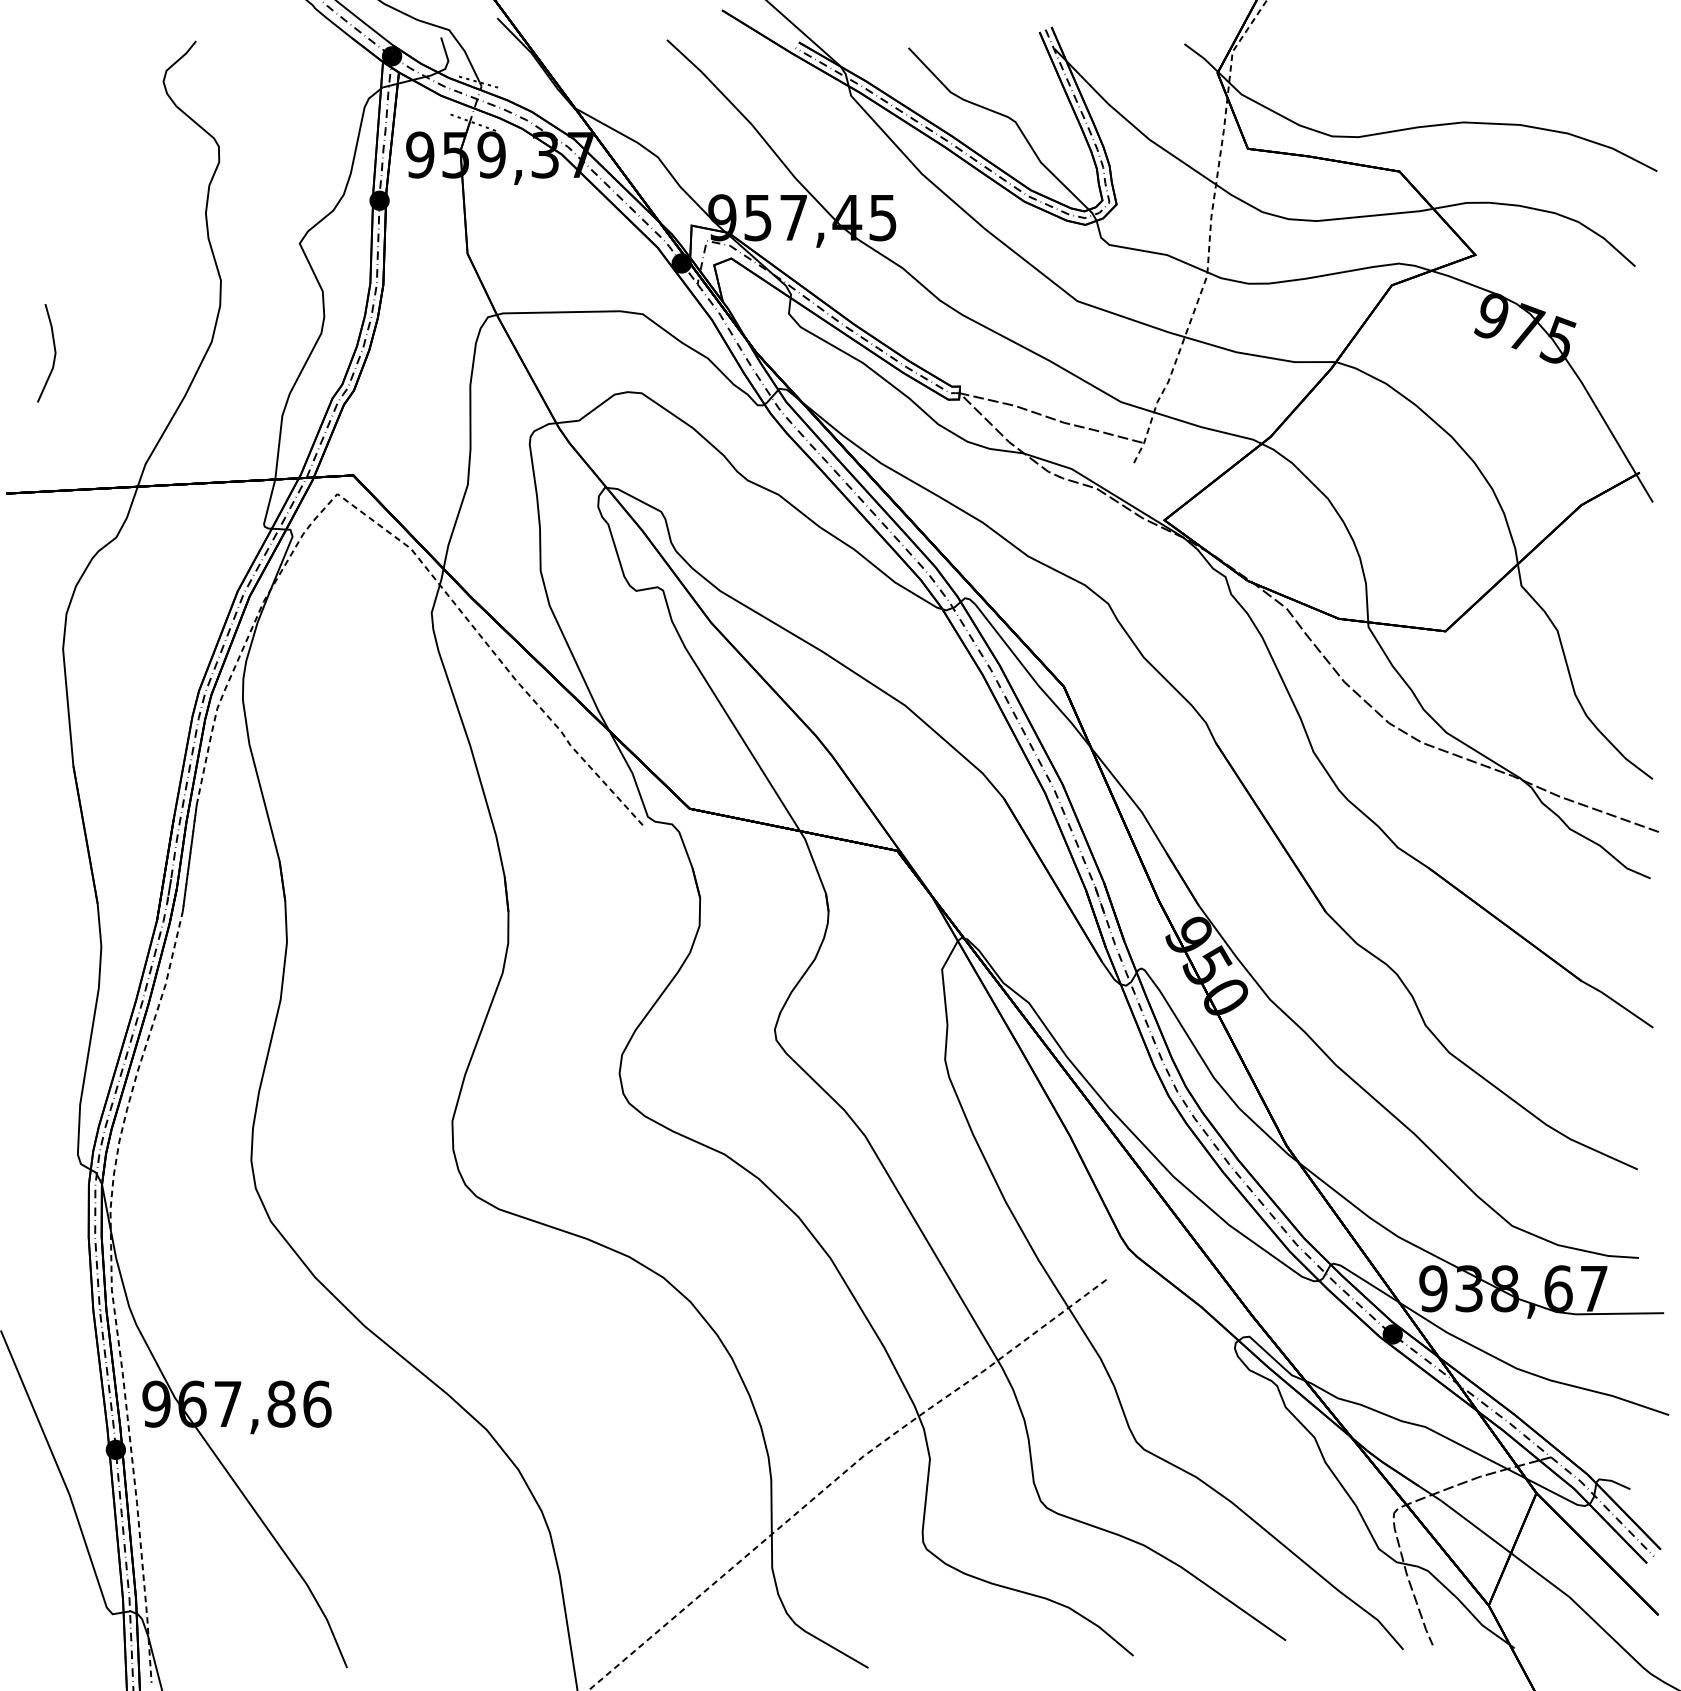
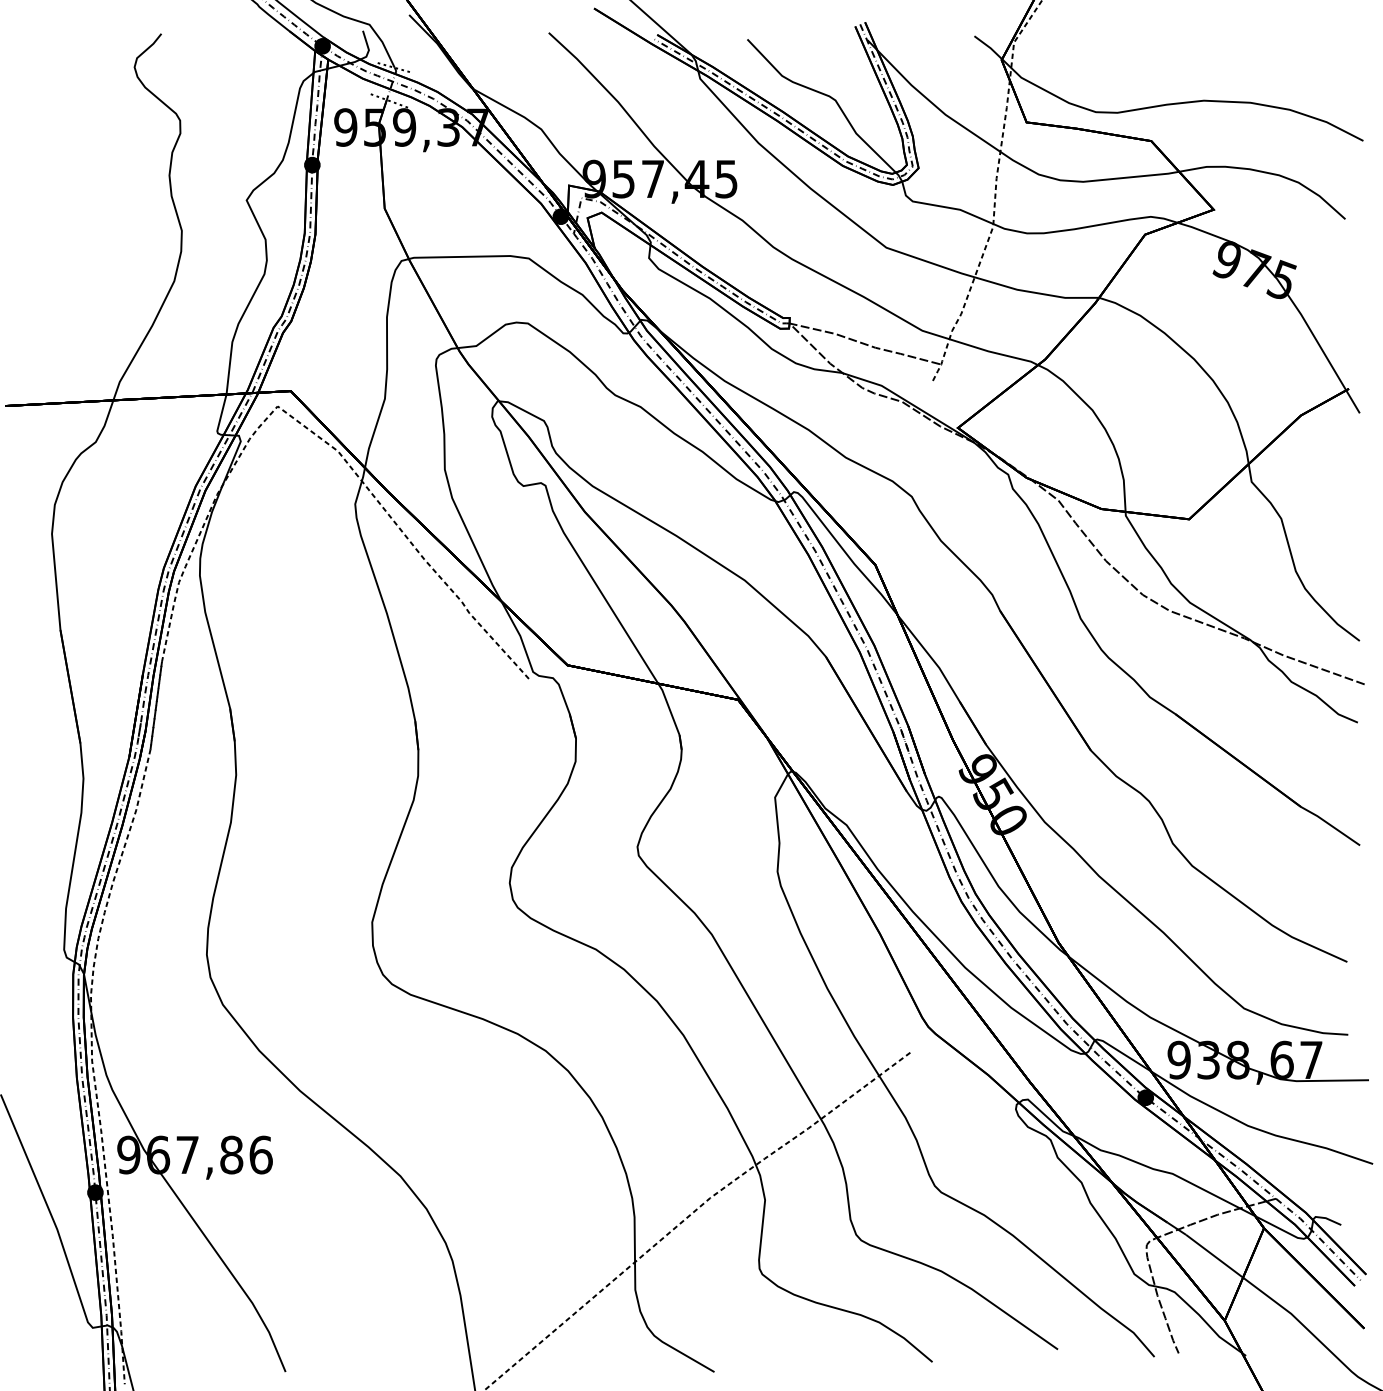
line: (54, 353) -> (44, 290), removed

